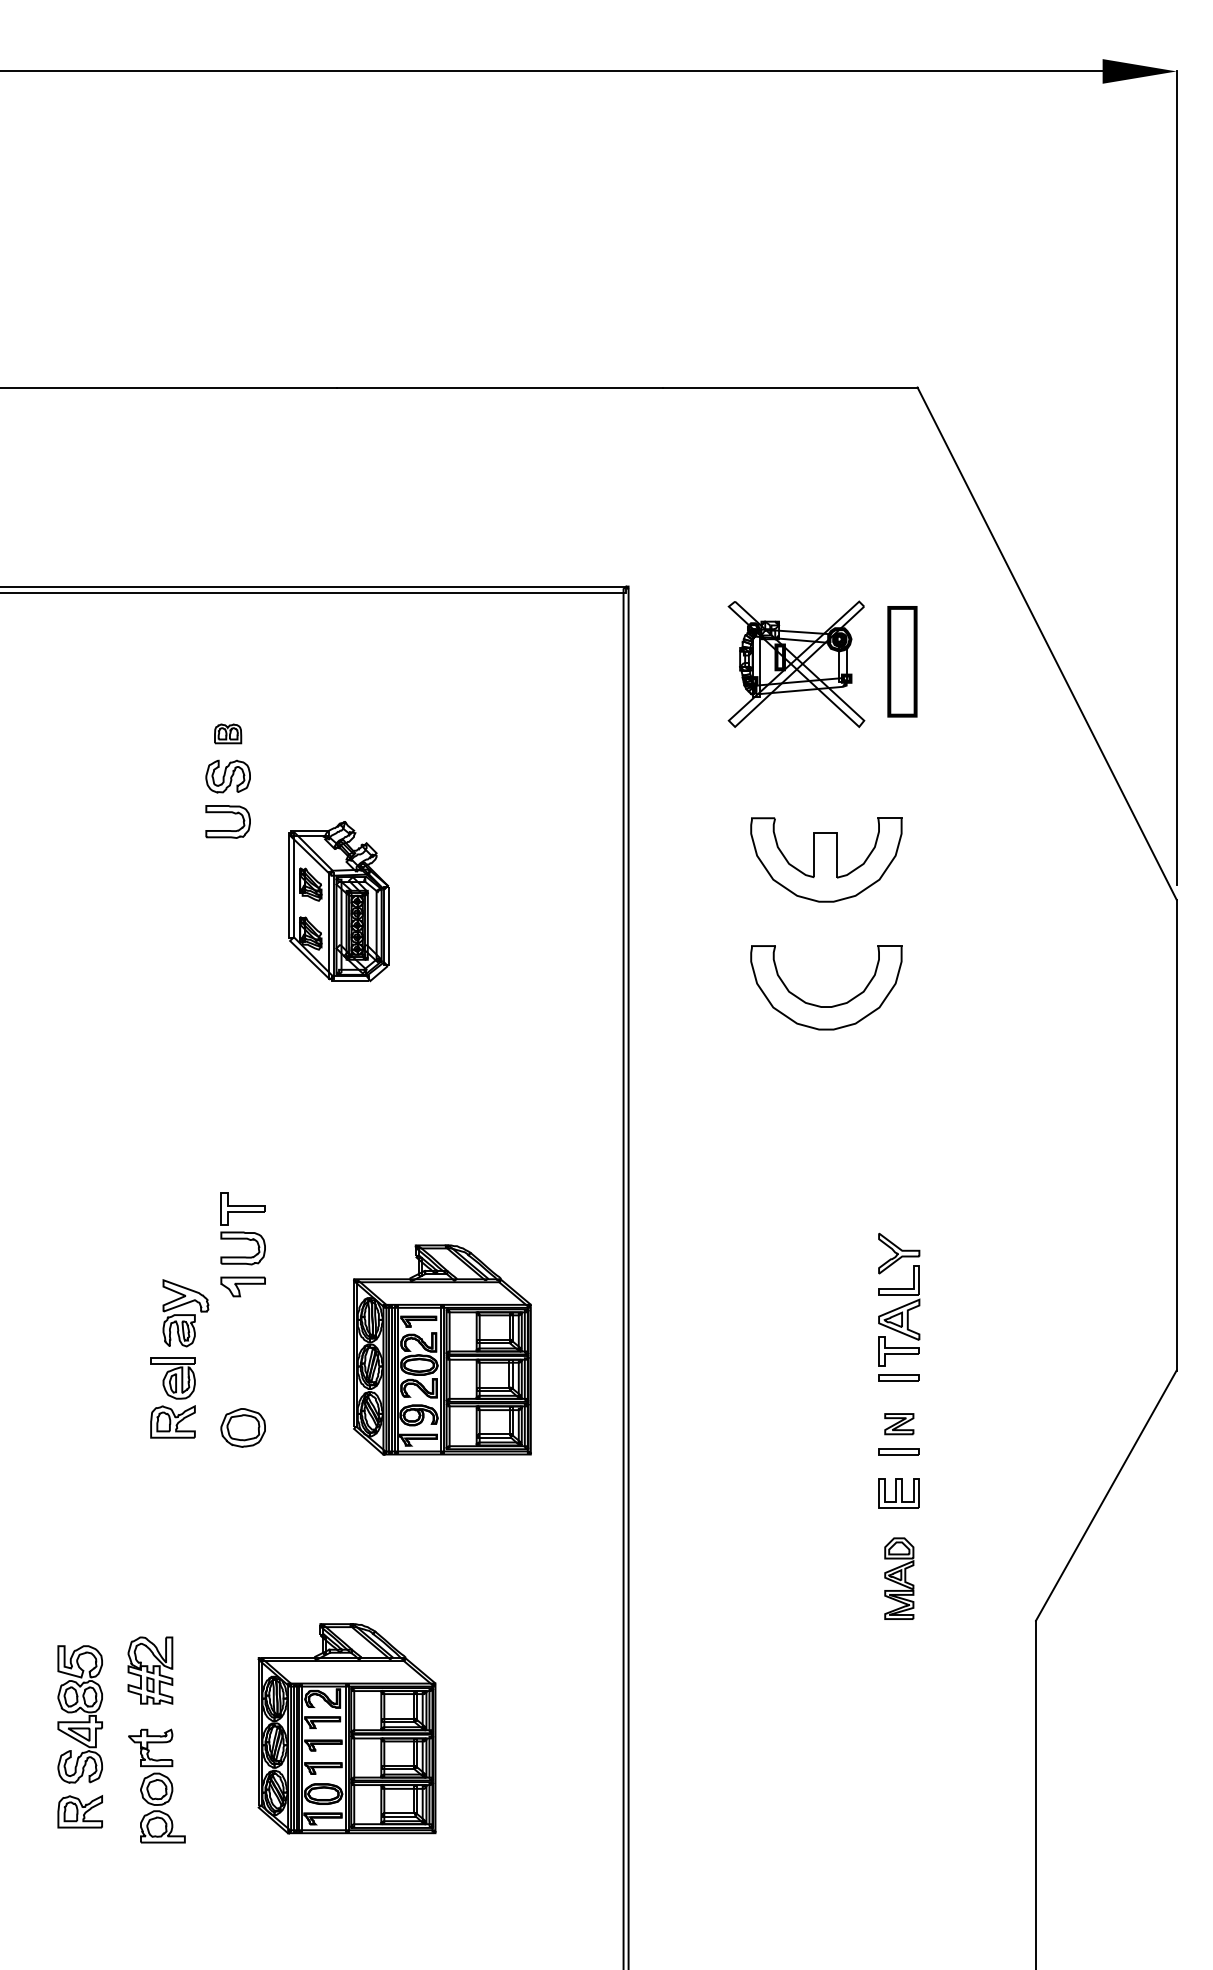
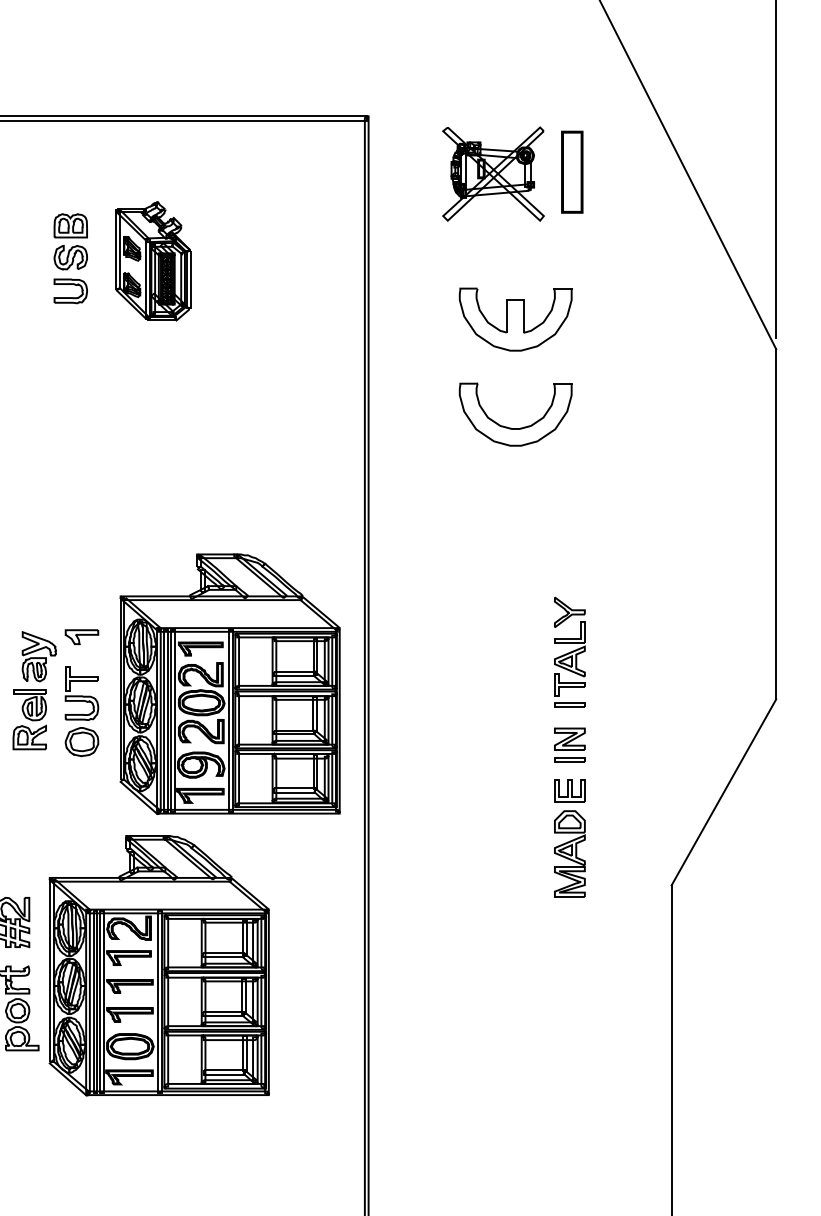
part: (227, 733) -> (70, 225), size x1.67
part: (338, 901) -> (152, 261), moved
part: (242, 1228) -> (81, 693), moved
part: (442, 1349) -> (230, 683), size x1.67
part: (899, 1423) -> (570, 738), size x1.43
part: (899, 1578) -> (570, 854), size x1.43
part: (346, 1728) -> (158, 965), size x1.67

